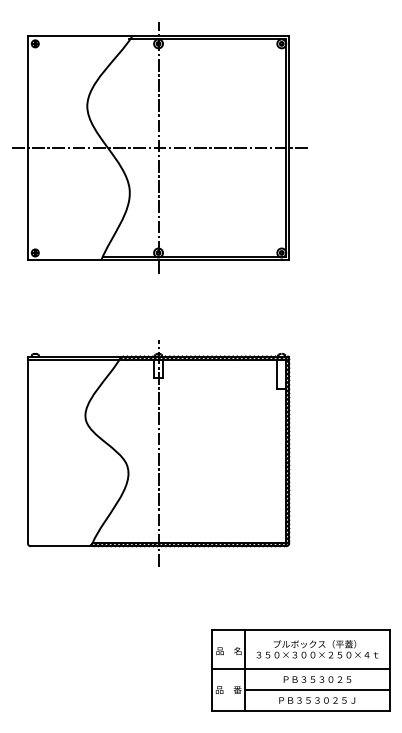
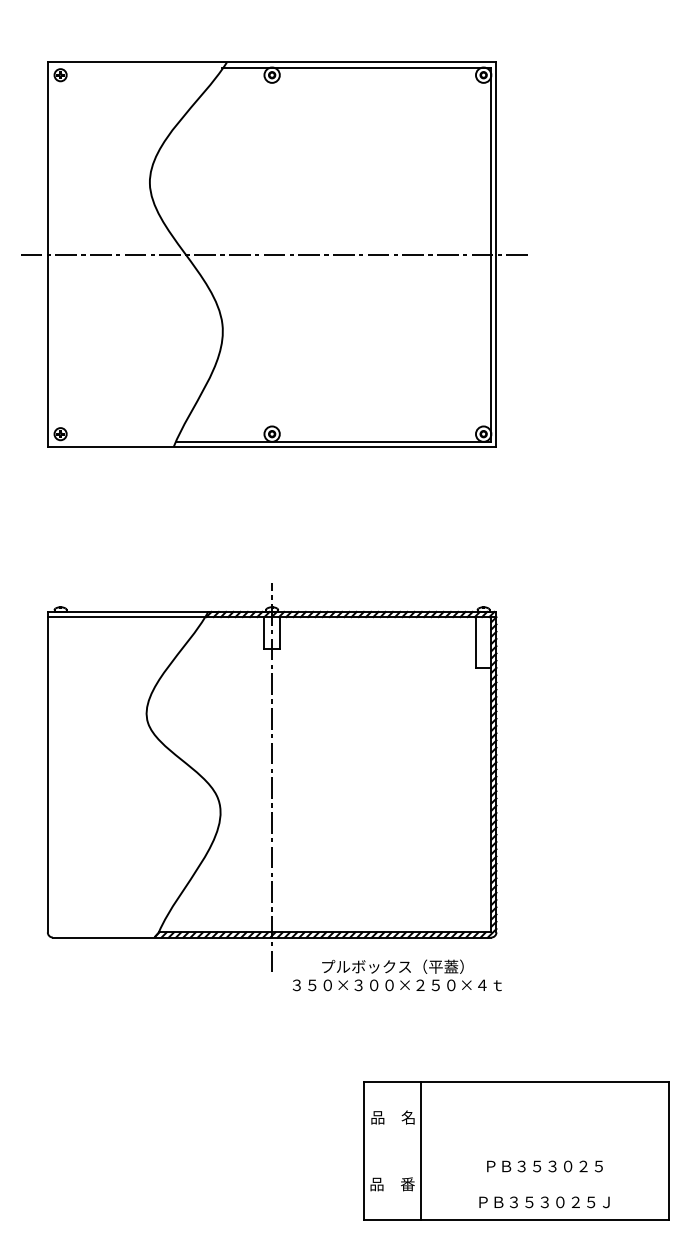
line: (158, 147) -> (272, 253), removed
text: (317, 649) -> (397, 975), moved
line: (300, 669) -> (515, 1149), removed
line: (317, 690) -> (544, 1185), removed

